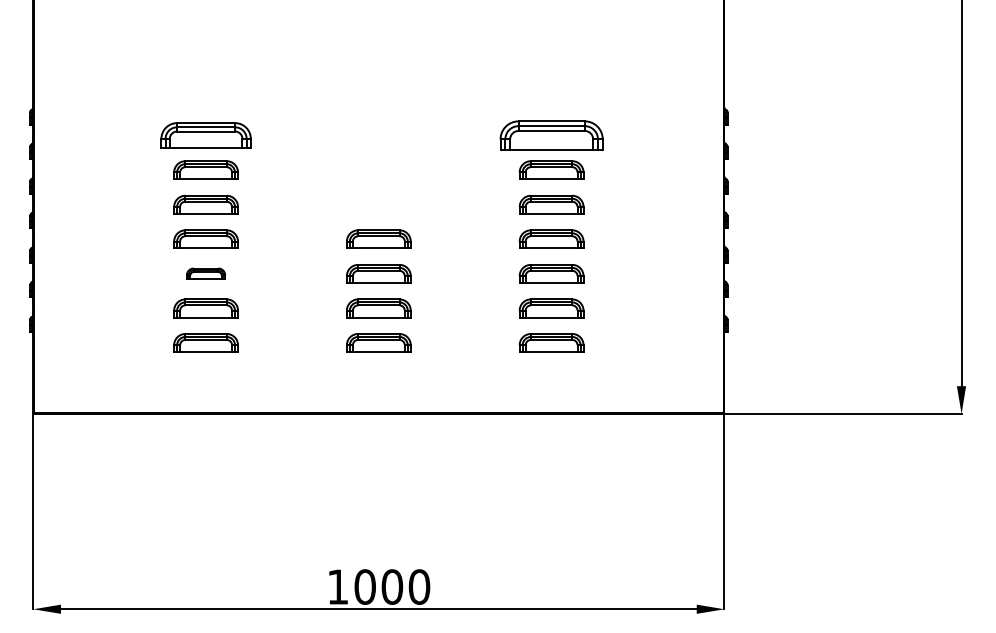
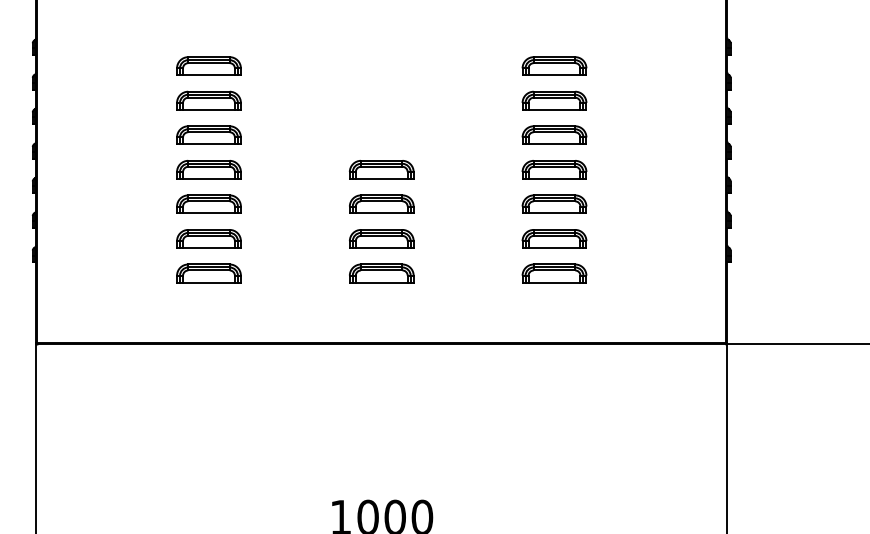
part: (205, 135) -> (208, 66), size x0.71
part: (551, 135) -> (554, 66), size x0.62
part: (205, 273) -> (208, 204), size x1.67

